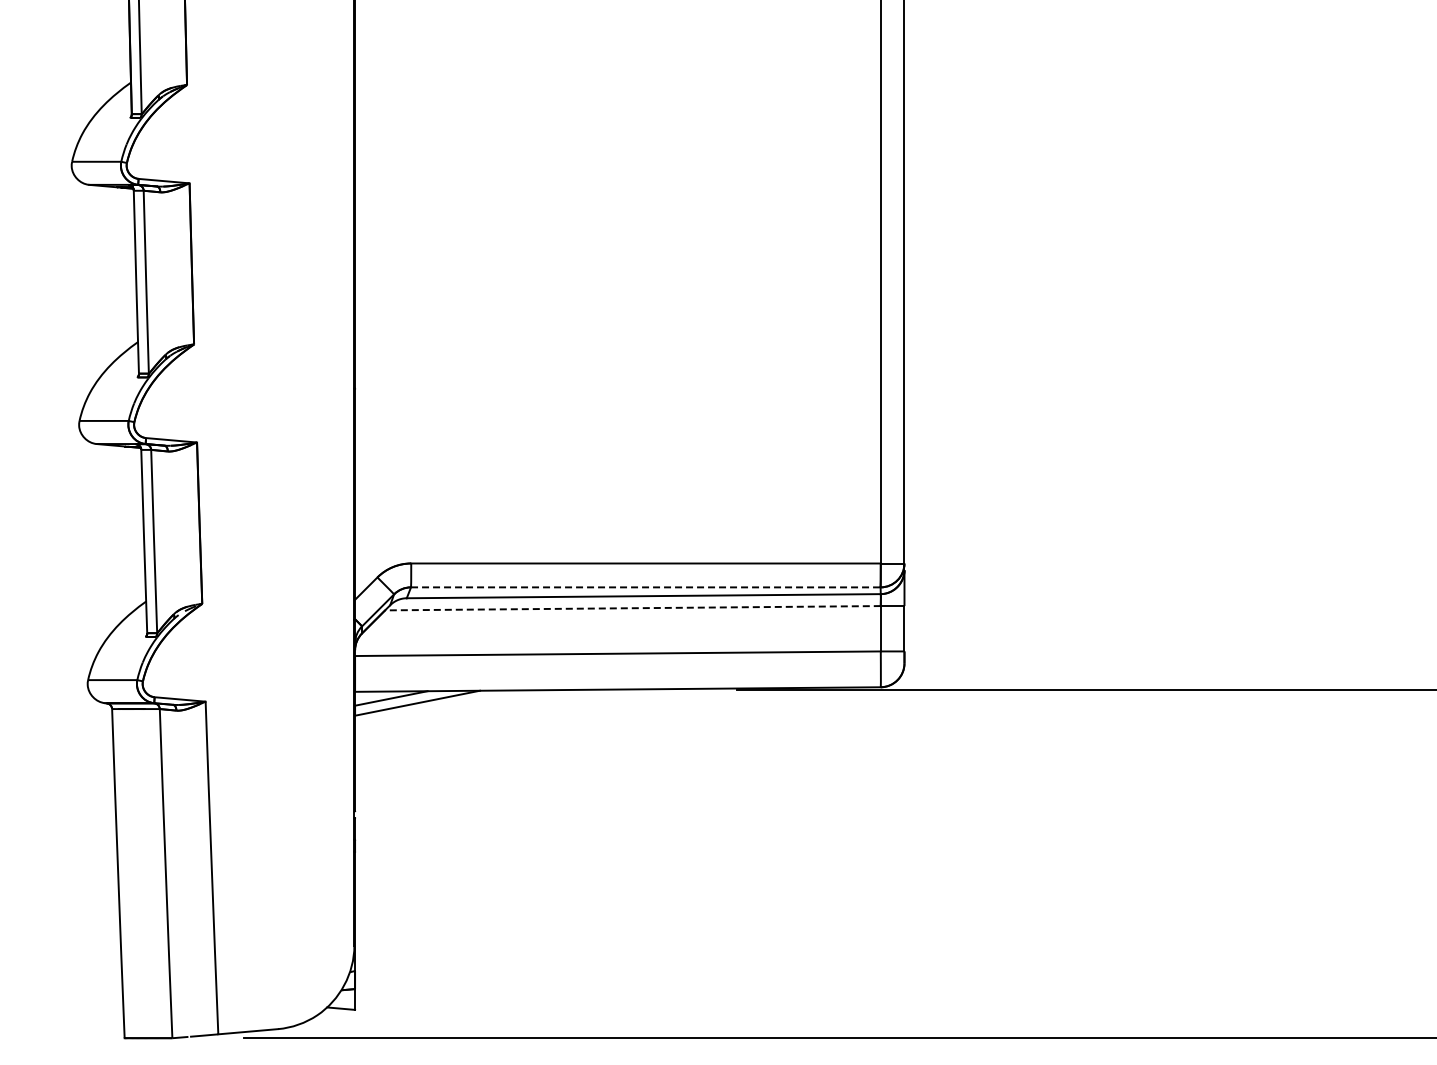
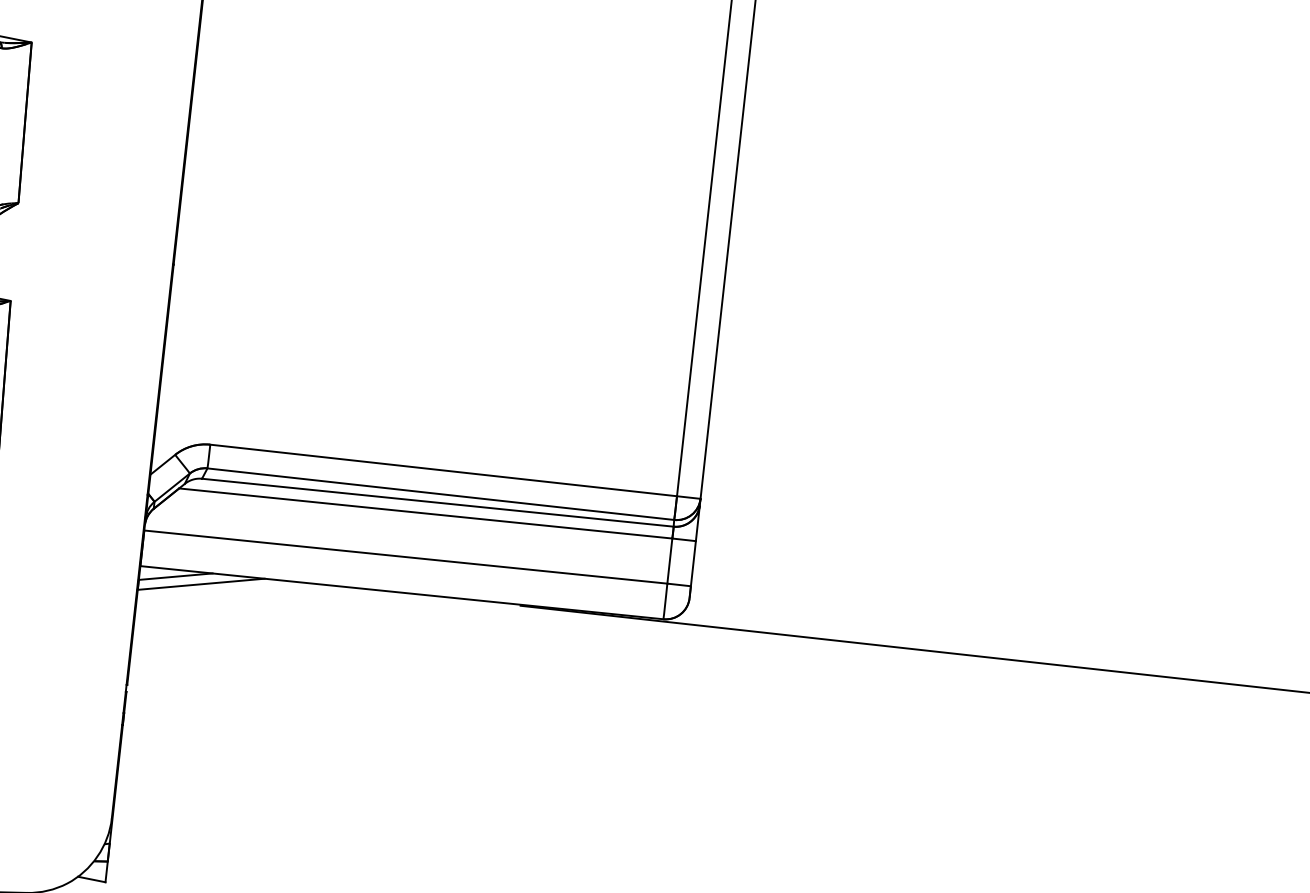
line: (645, 587) -> (440, 494), dashed -> solid
line: (632, 608) -> (425, 513), dashed -> solid

